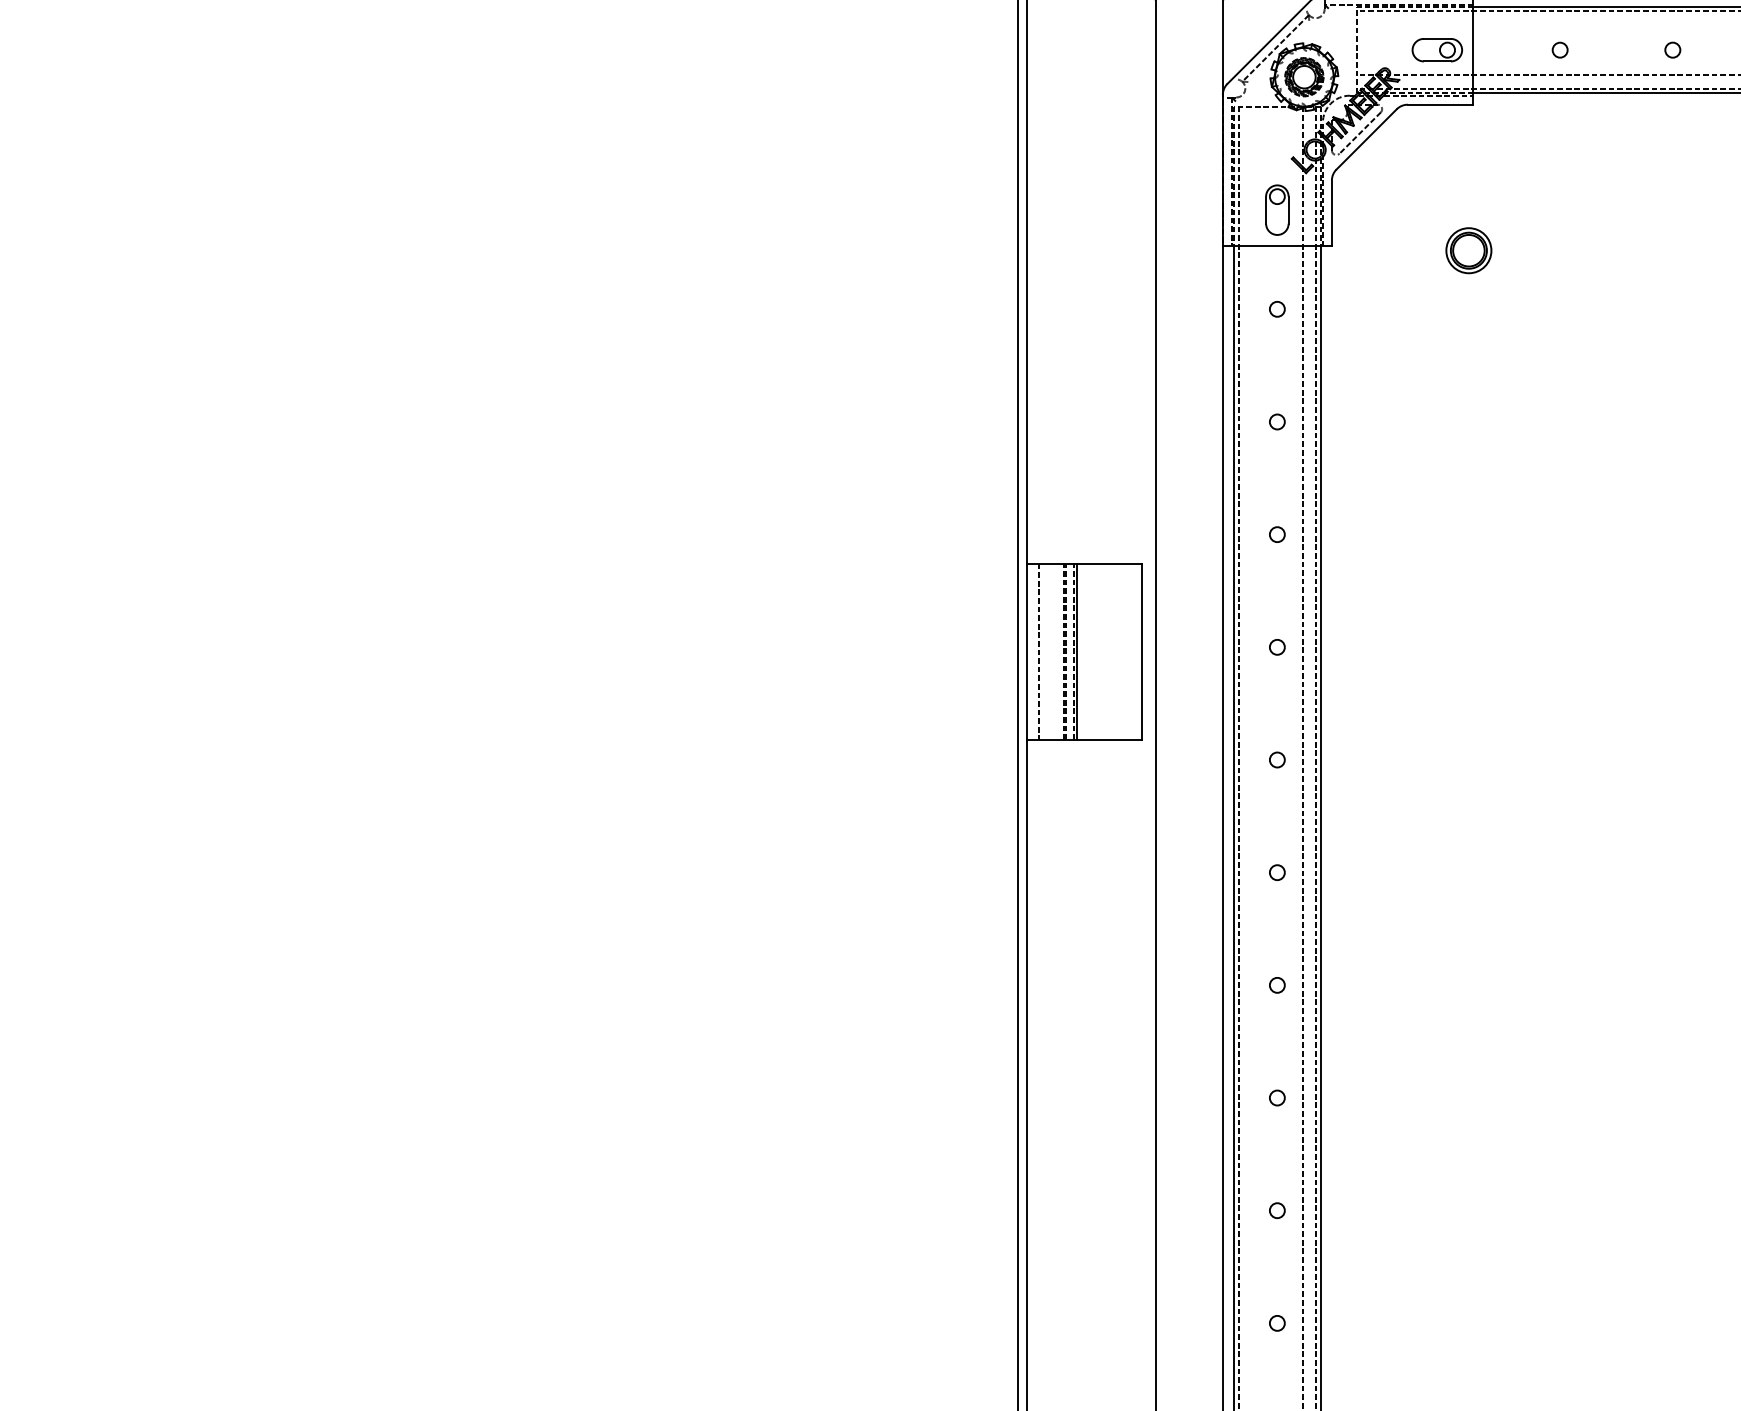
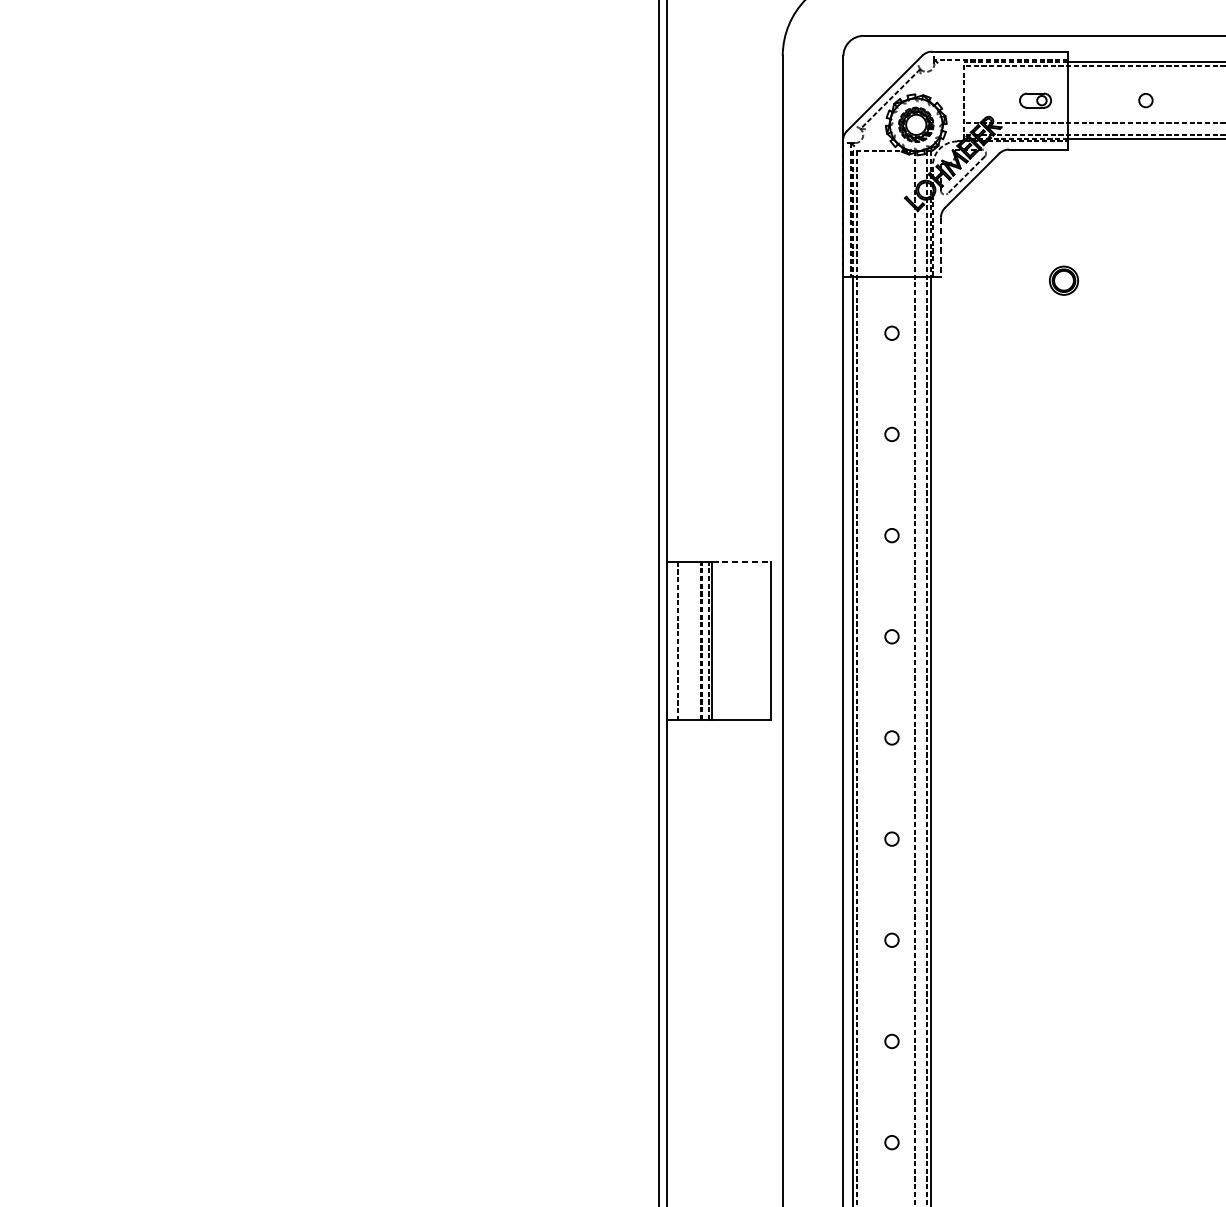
part: (1436, 50) -> (1034, 100), size x0.7
part: (1277, 209) -> (892, 243), removed
line: (1331, 213) -> (940, 247), solid -> dashed
part: (1468, 250) -> (1063, 280), size x0.7
line: (1109, 563) -> (741, 561), solid -> dashed

